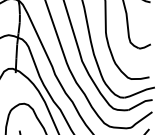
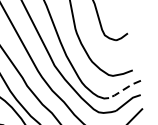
line: (139, 92) -> (124, 89), solid -> dashed

